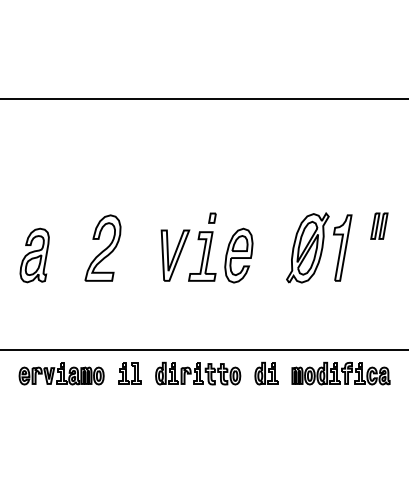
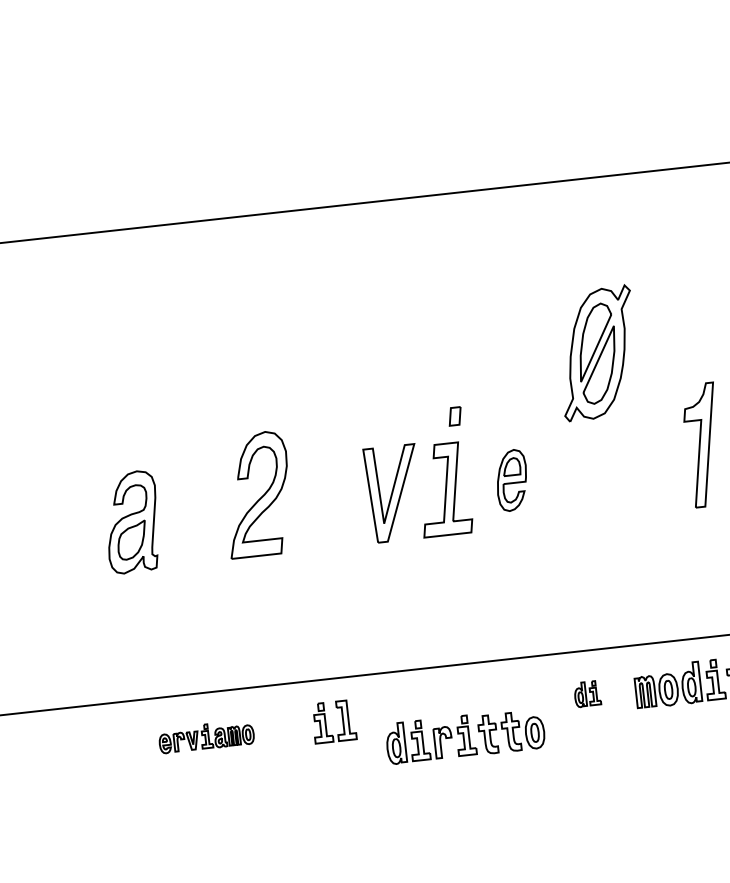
part: (307, 247) -> (596, 352), moved
part: (238, 255) -> (511, 480), size x0.6
part: (61, 373) -> (206, 736), size x0.6
part: (198, 373) -> (465, 735), moved
part: (266, 373) -> (587, 694), size x0.6

